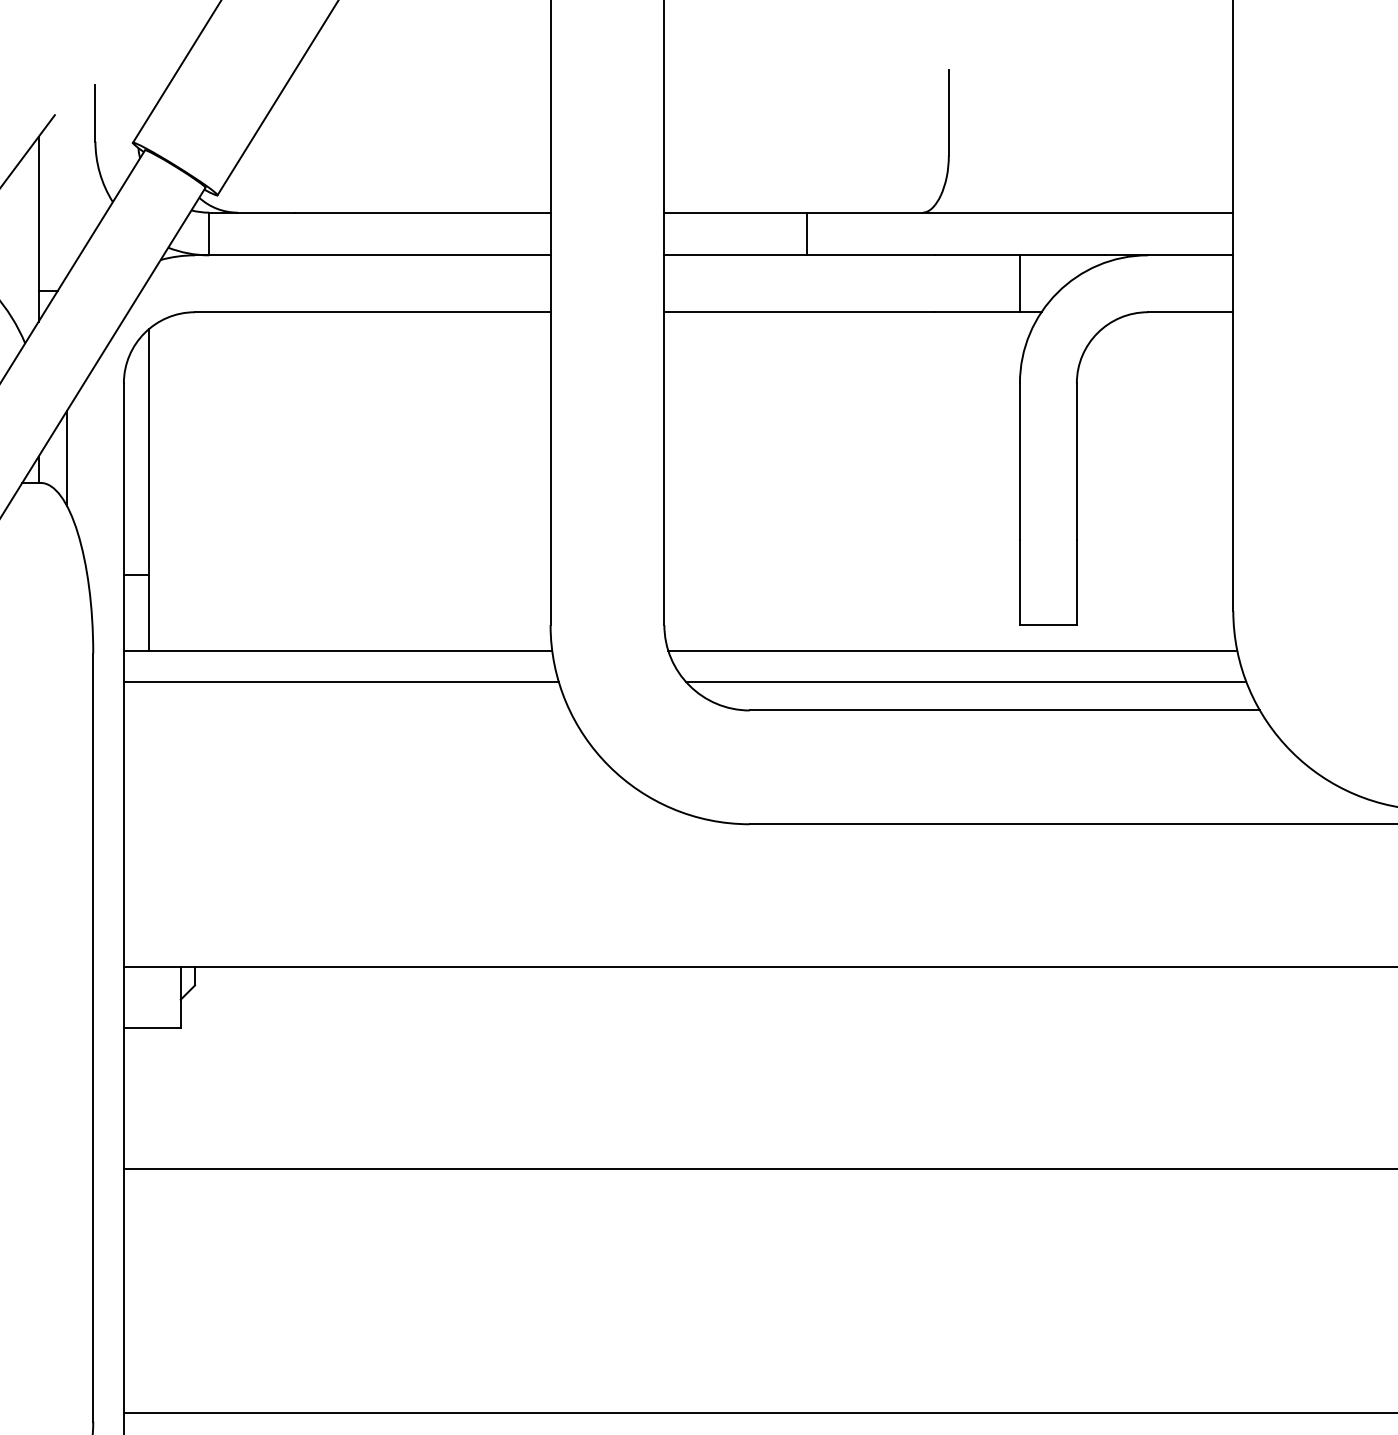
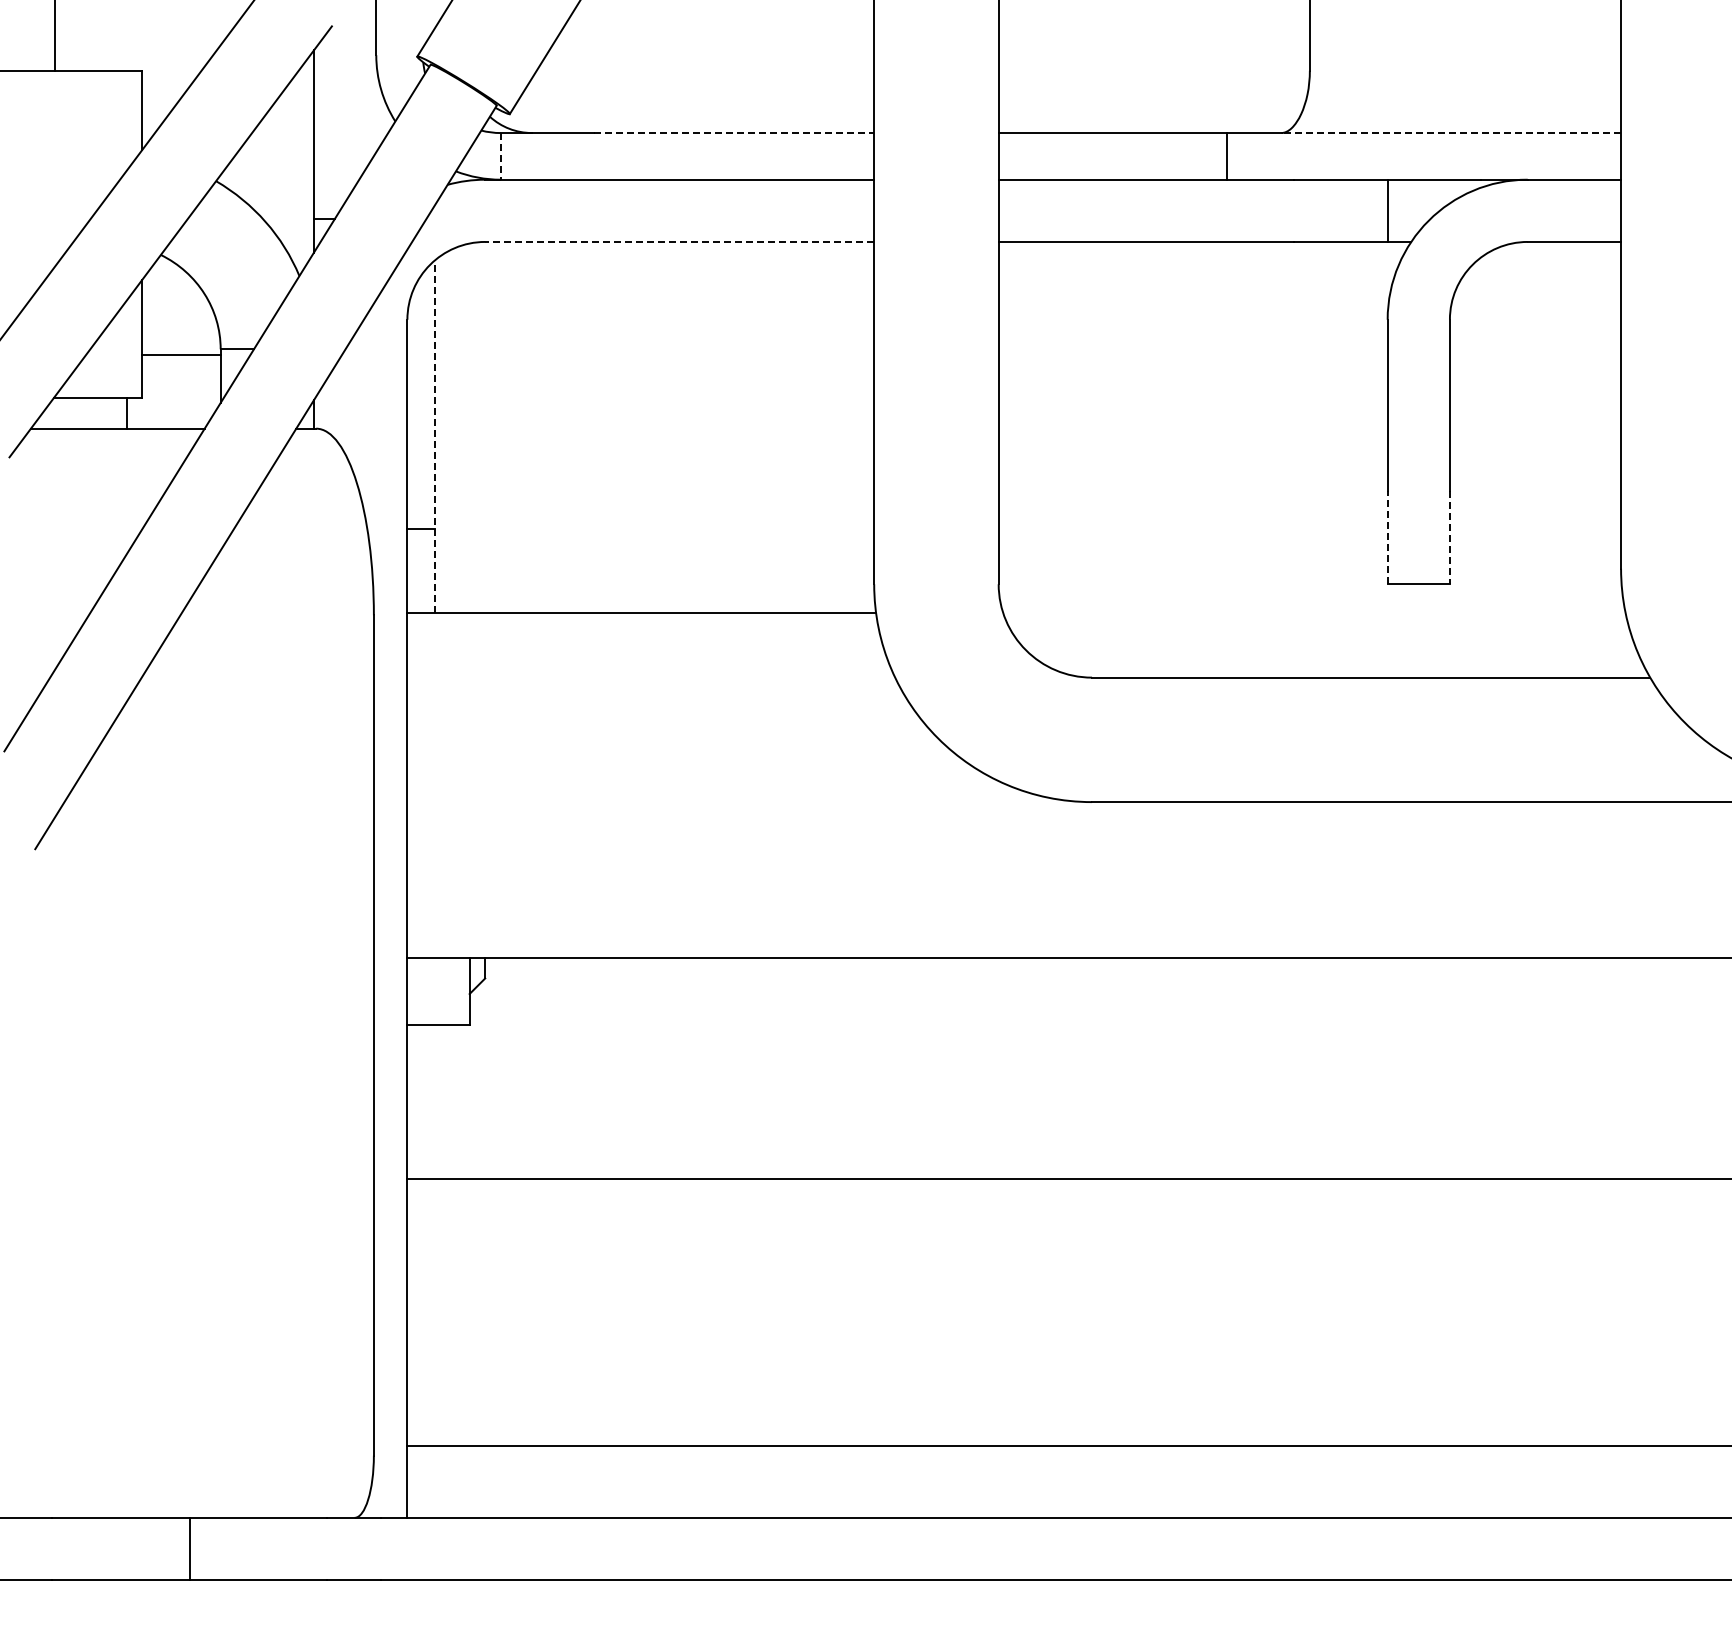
line: (422, 213) -> (734, 133), solid -> dashed
line: (1078, 213) -> (1451, 133), solid -> dashed
line: (208, 234) -> (500, 156), solid -> dashed
line: (806, 234) -> (1227, 156), moved
line: (372, 311) -> (679, 241), solid -> dashed
line: (67, 458) -> (345, 401), removed
line: (149, 489) -> (435, 435), solid -> dashed
line: (1019, 582) -> (1387, 537), solid -> dashed
line: (1076, 582) -> (1449, 537), solid -> dashed
line: (953, 650) -> (1314, 612), removed
line: (341, 682) -> (645, 646), removed
line: (965, 682) -> (1328, 646), removed

